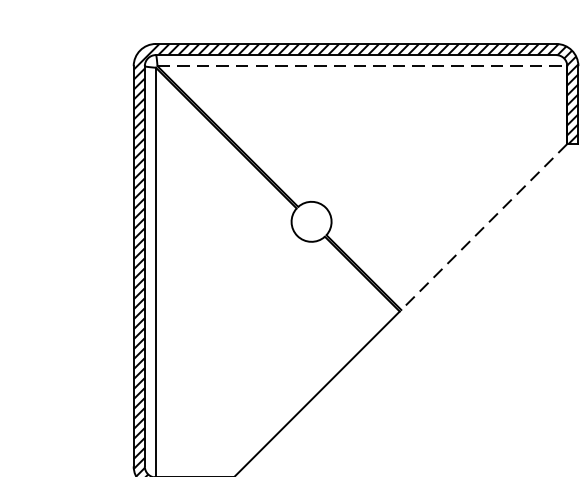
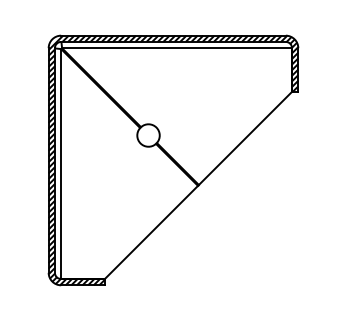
line: (363, 66) -> (177, 48), dashed -> solid
line: (484, 227) -> (245, 138), dashed -> solid

